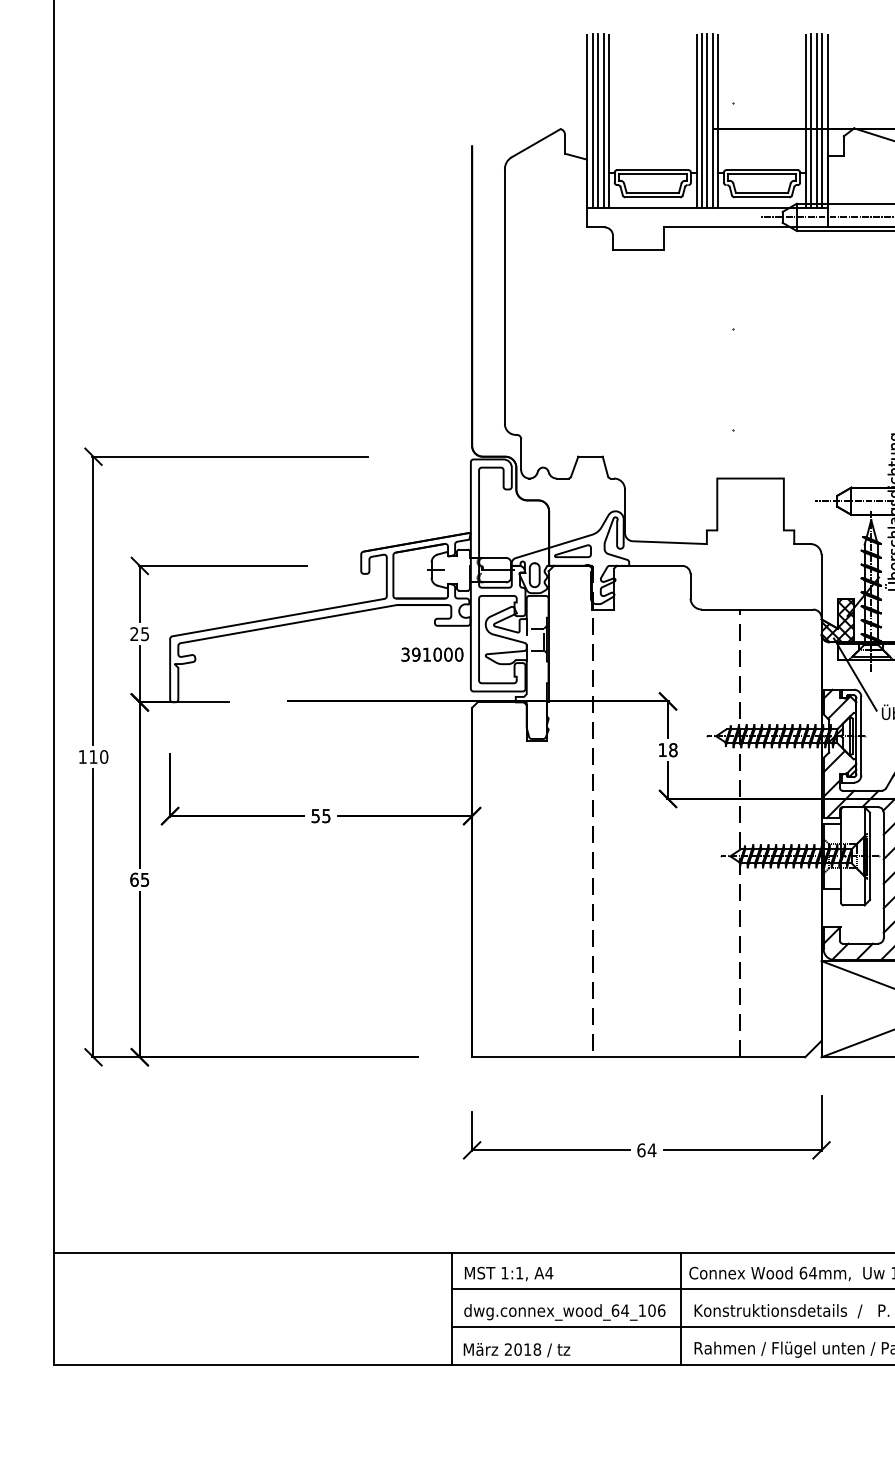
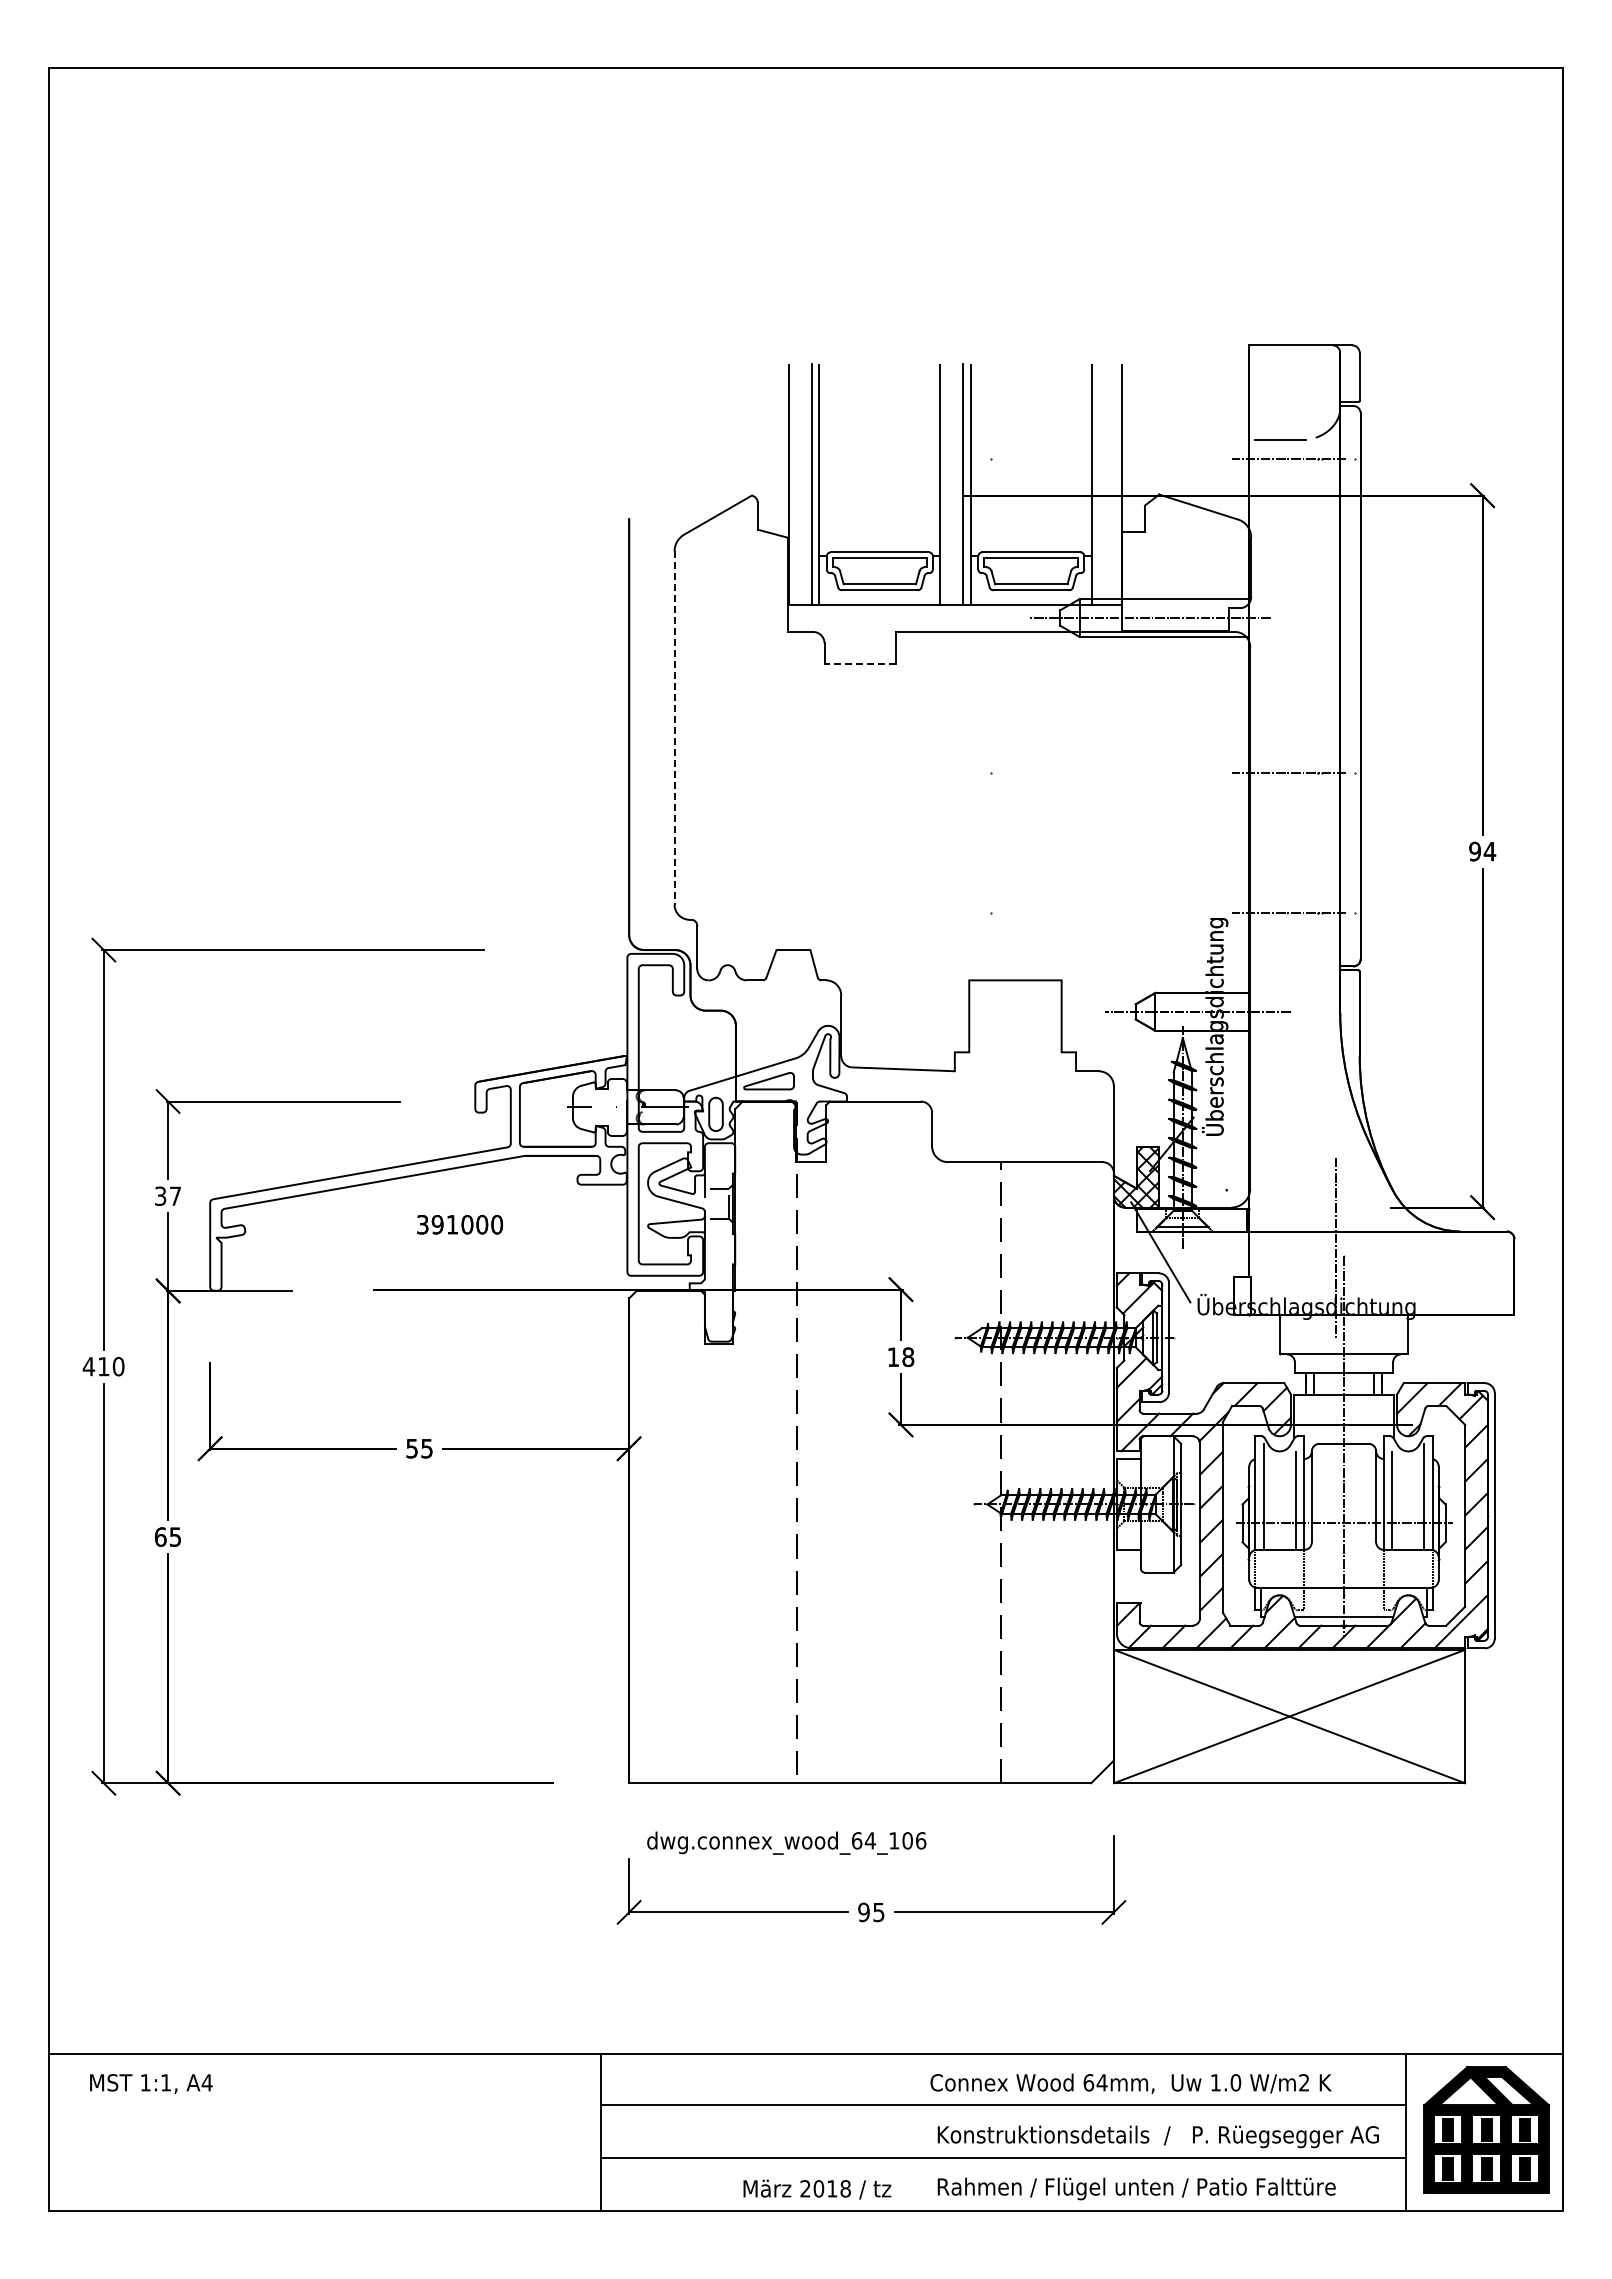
line: (592, 121) -> (796, 484), removed
line: (598, 121) -> (804, 484), removed
line: (702, 121) -> (948, 484), removed
line: (707, 121) -> (955, 484), removed
line: (811, 121) -> (1099, 484), removed
line: (816, 121) -> (1107, 484), removed
line: (821, 121) -> (1114, 484), removed
line: (638, 250) -> (860, 663), solid -> dashed
line: (504, 296) -> (674, 727), solid -> dashed
text: (139, 633) -> (167, 1195), 25 -> 37
text: (432, 654) -> (460, 1224), moved
text: (82, 756) -> (88, 1366), 110 -> 410
text: (646, 1150) -> (871, 1912), 64 -> 95
text: (509, 1273) -> (151, 2083), moved
line: (680, 1309) -> (918, 2132), removed
text: (564, 1311) -> (786, 1842), moved
text: (517, 1350) -> (817, 2189), moved

